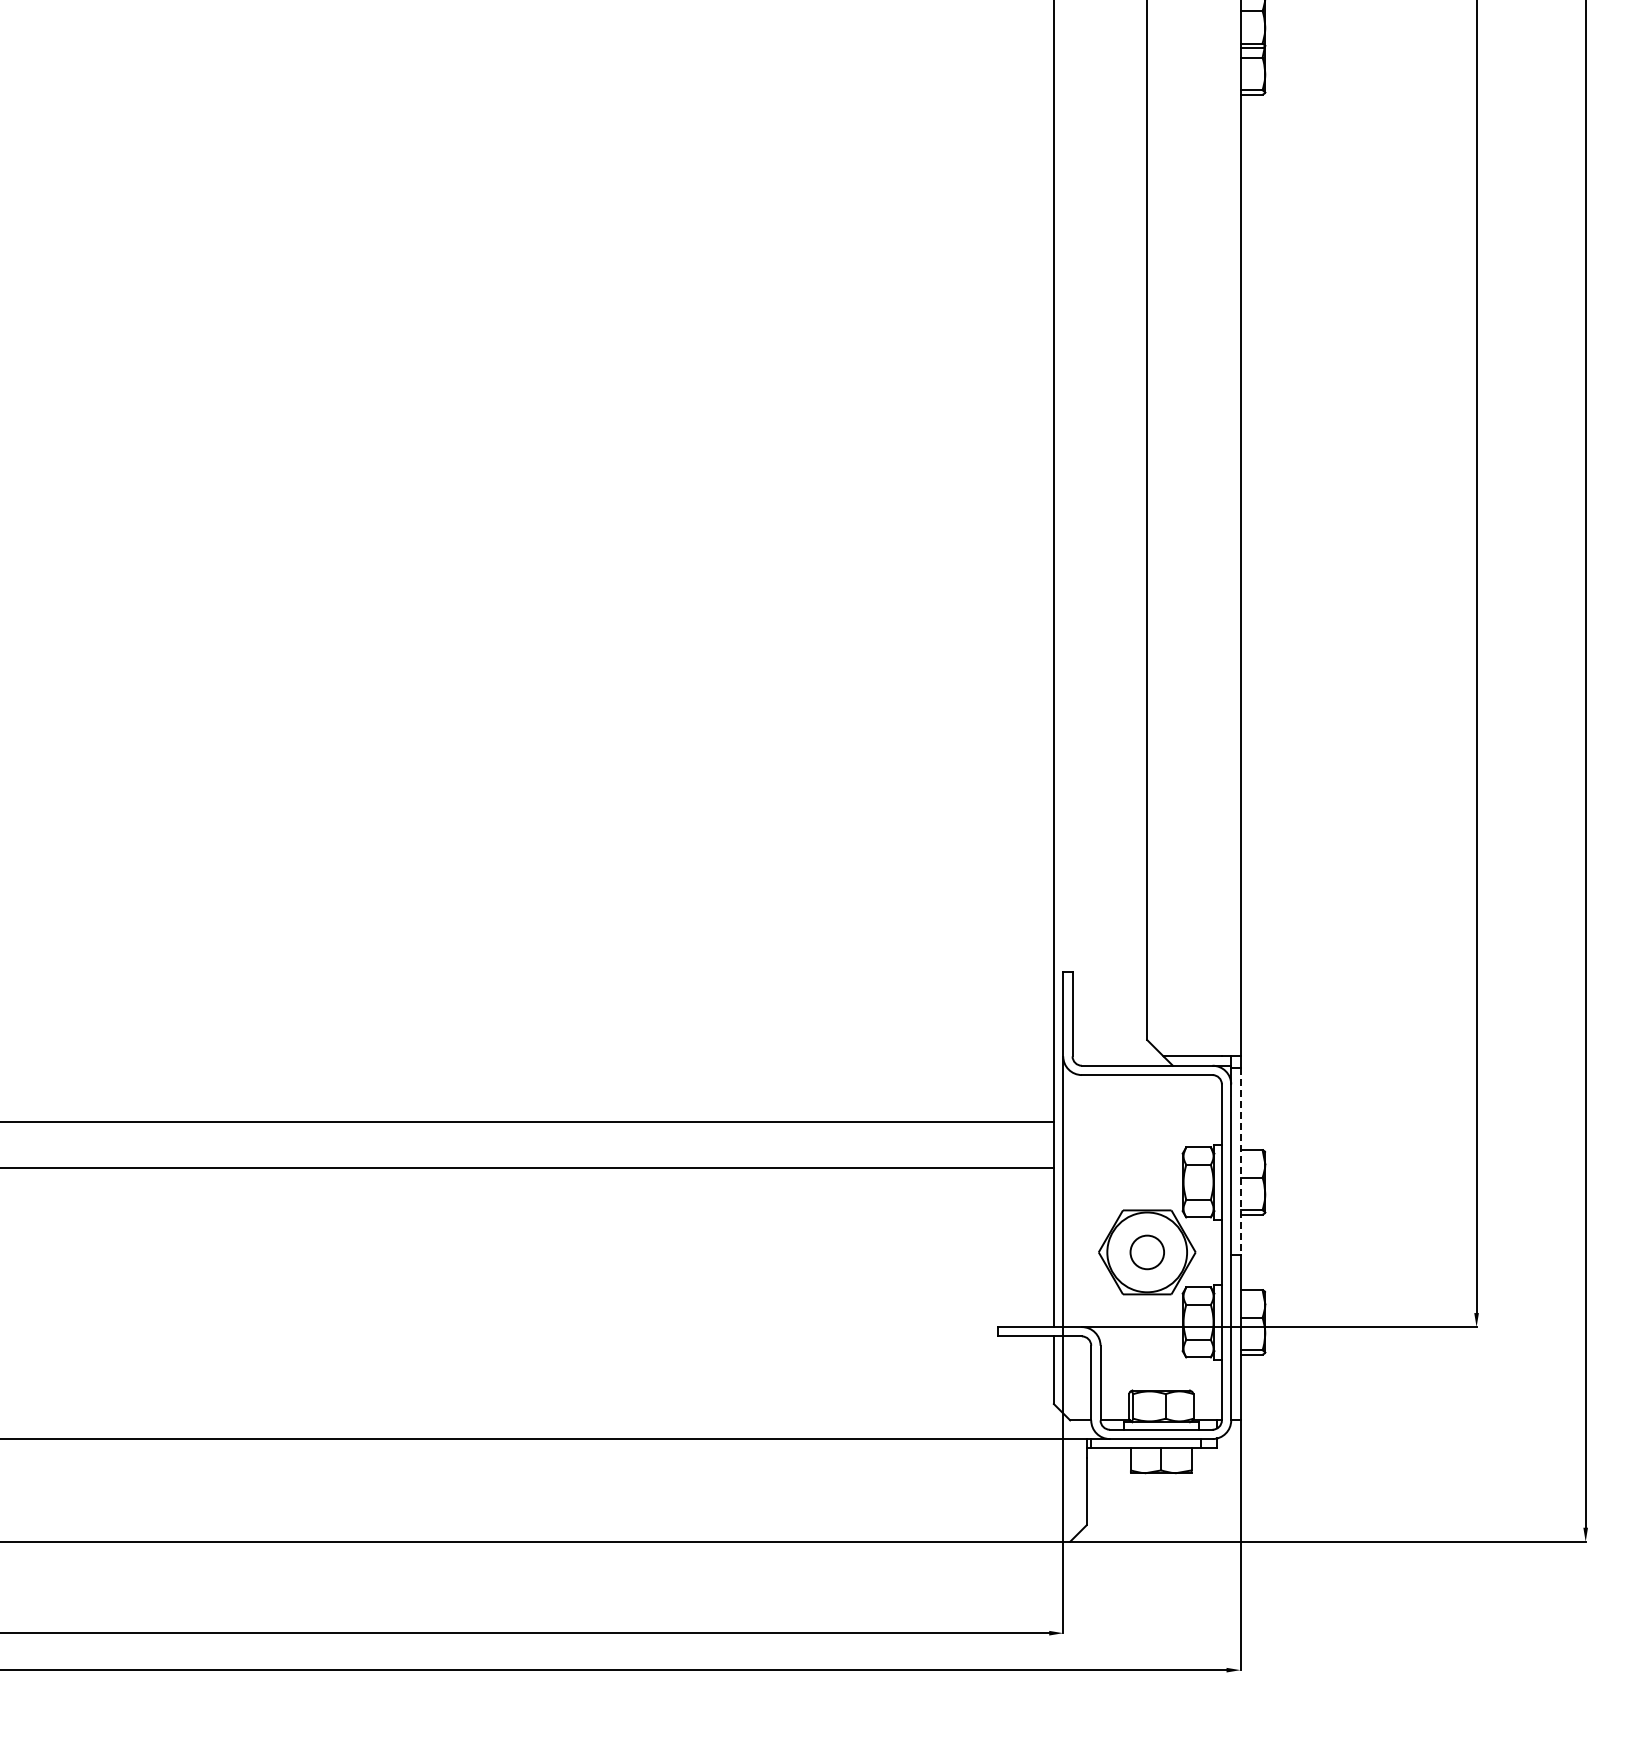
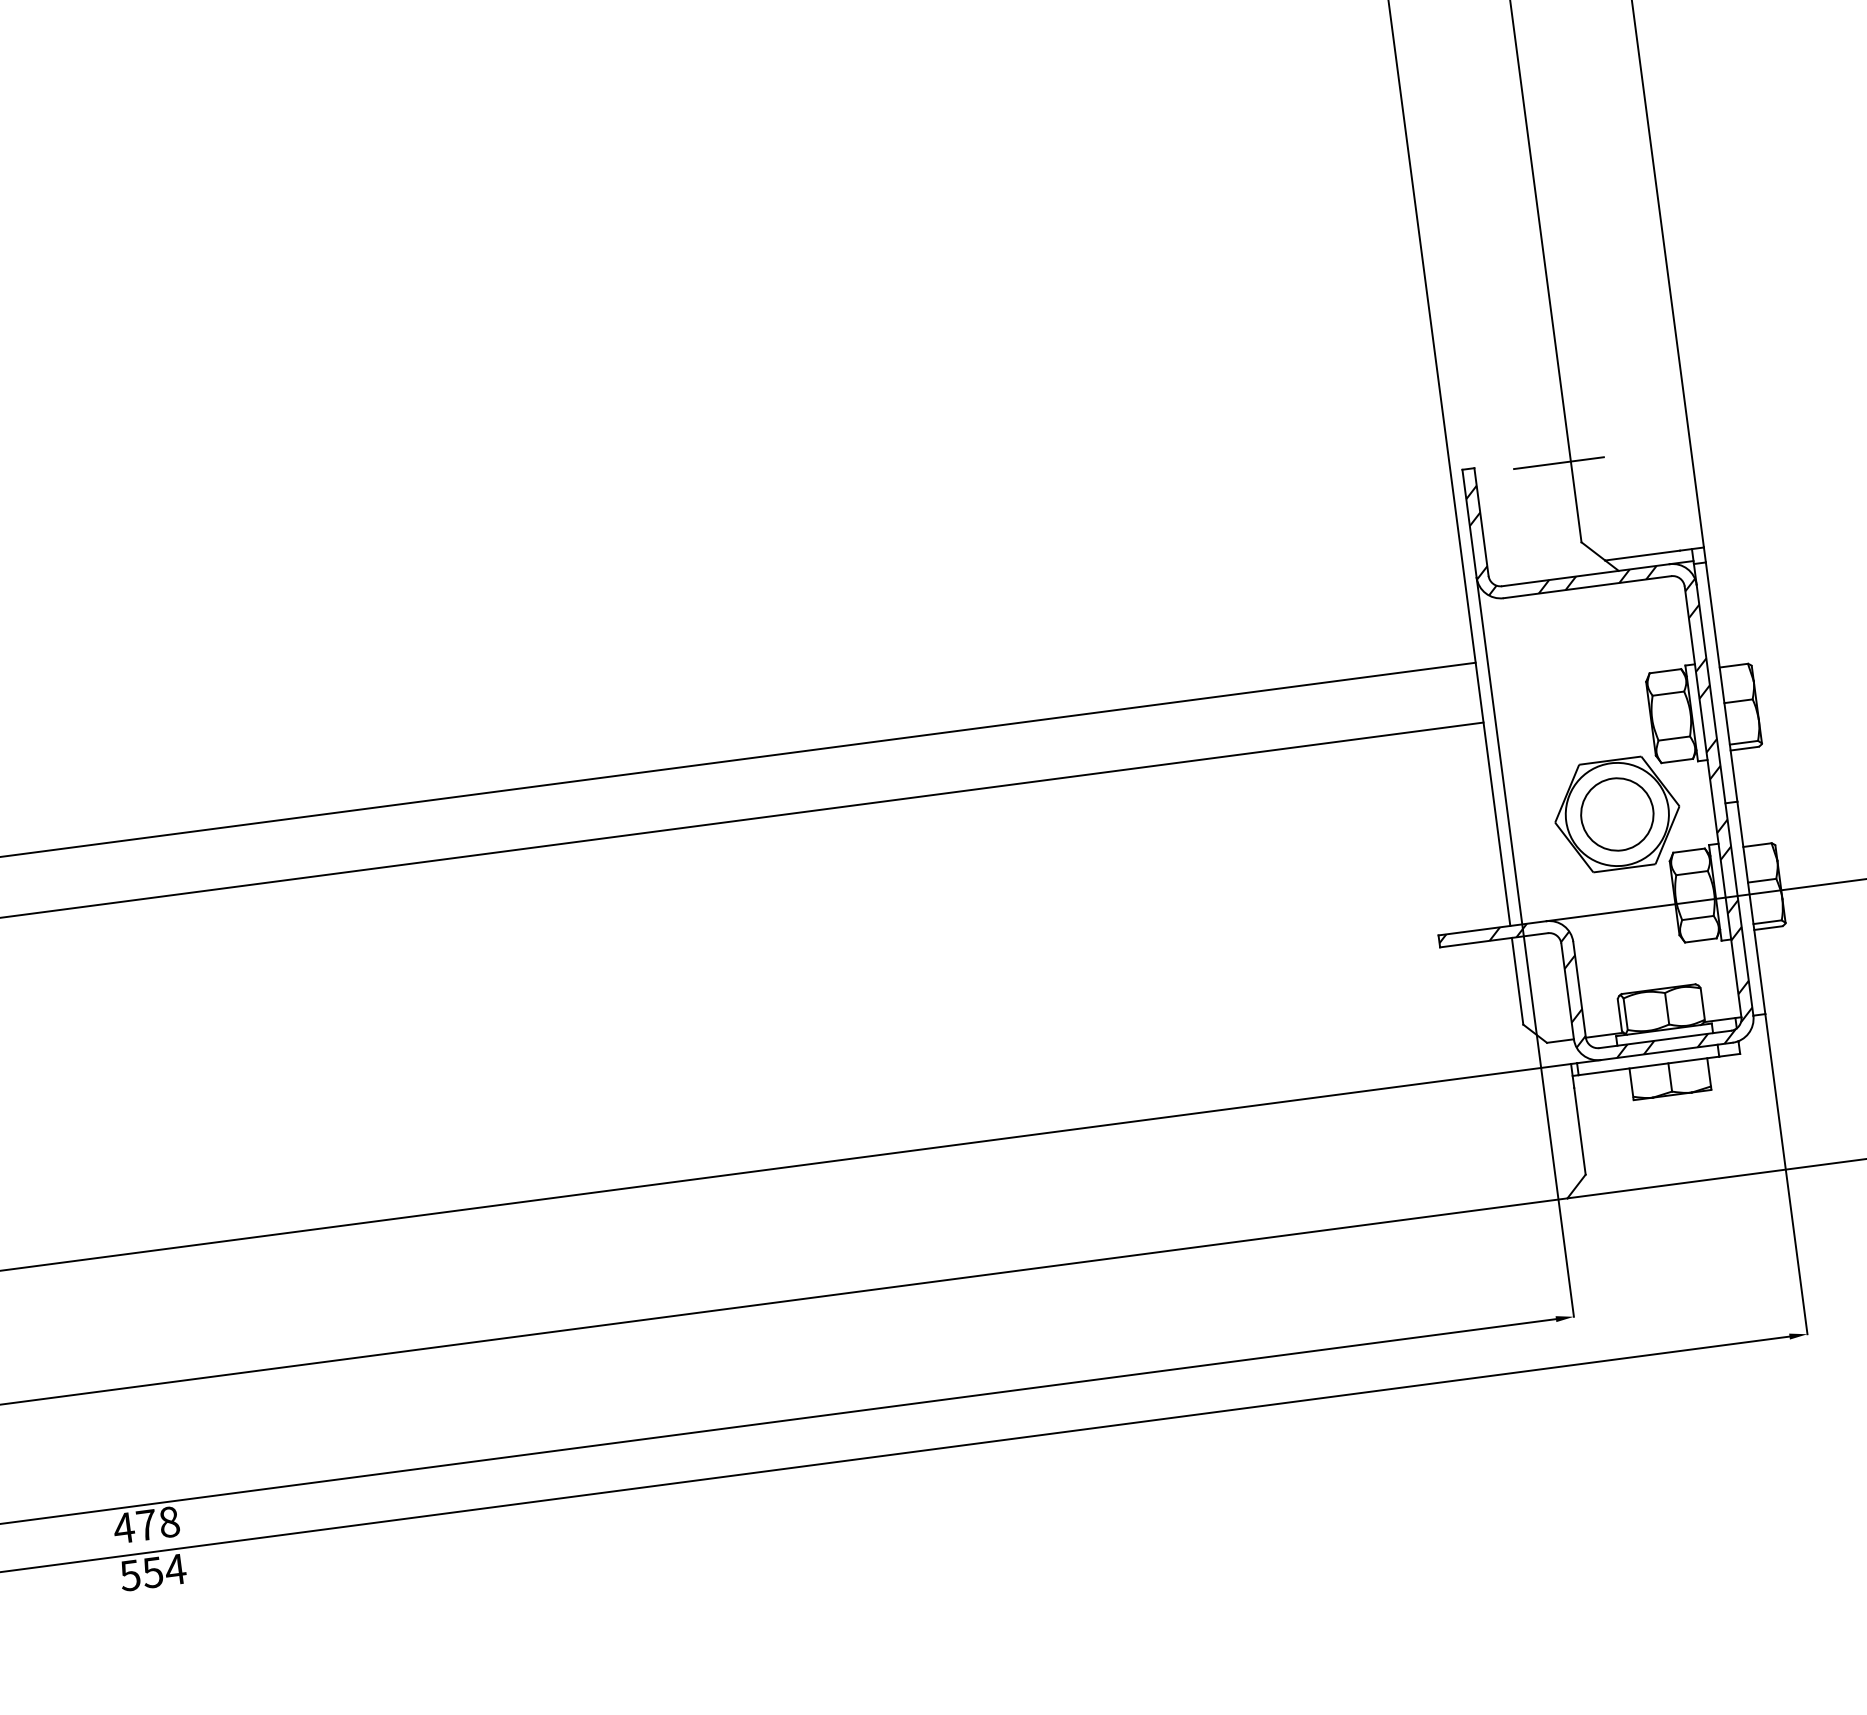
line: (1137, 977) -> (1558, 463), added
line: (1240, 1161) -> (1721, 682), dashed -> solid
hatch: (1114, 1212) -> (1568, 768), added
circle: (1147, 1252) -> (1617, 814), size x1.67

